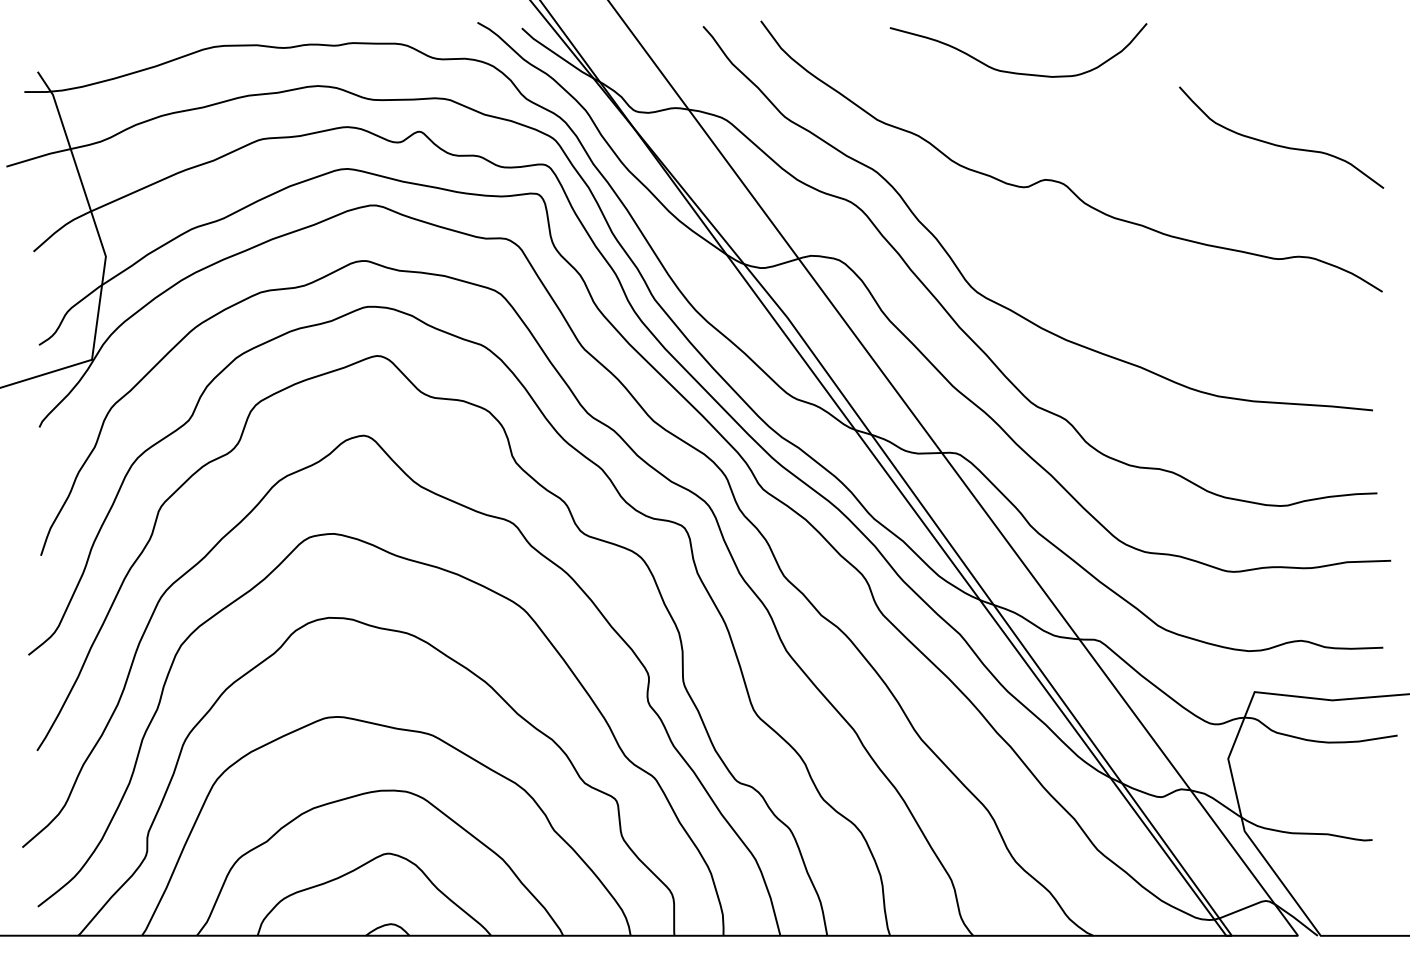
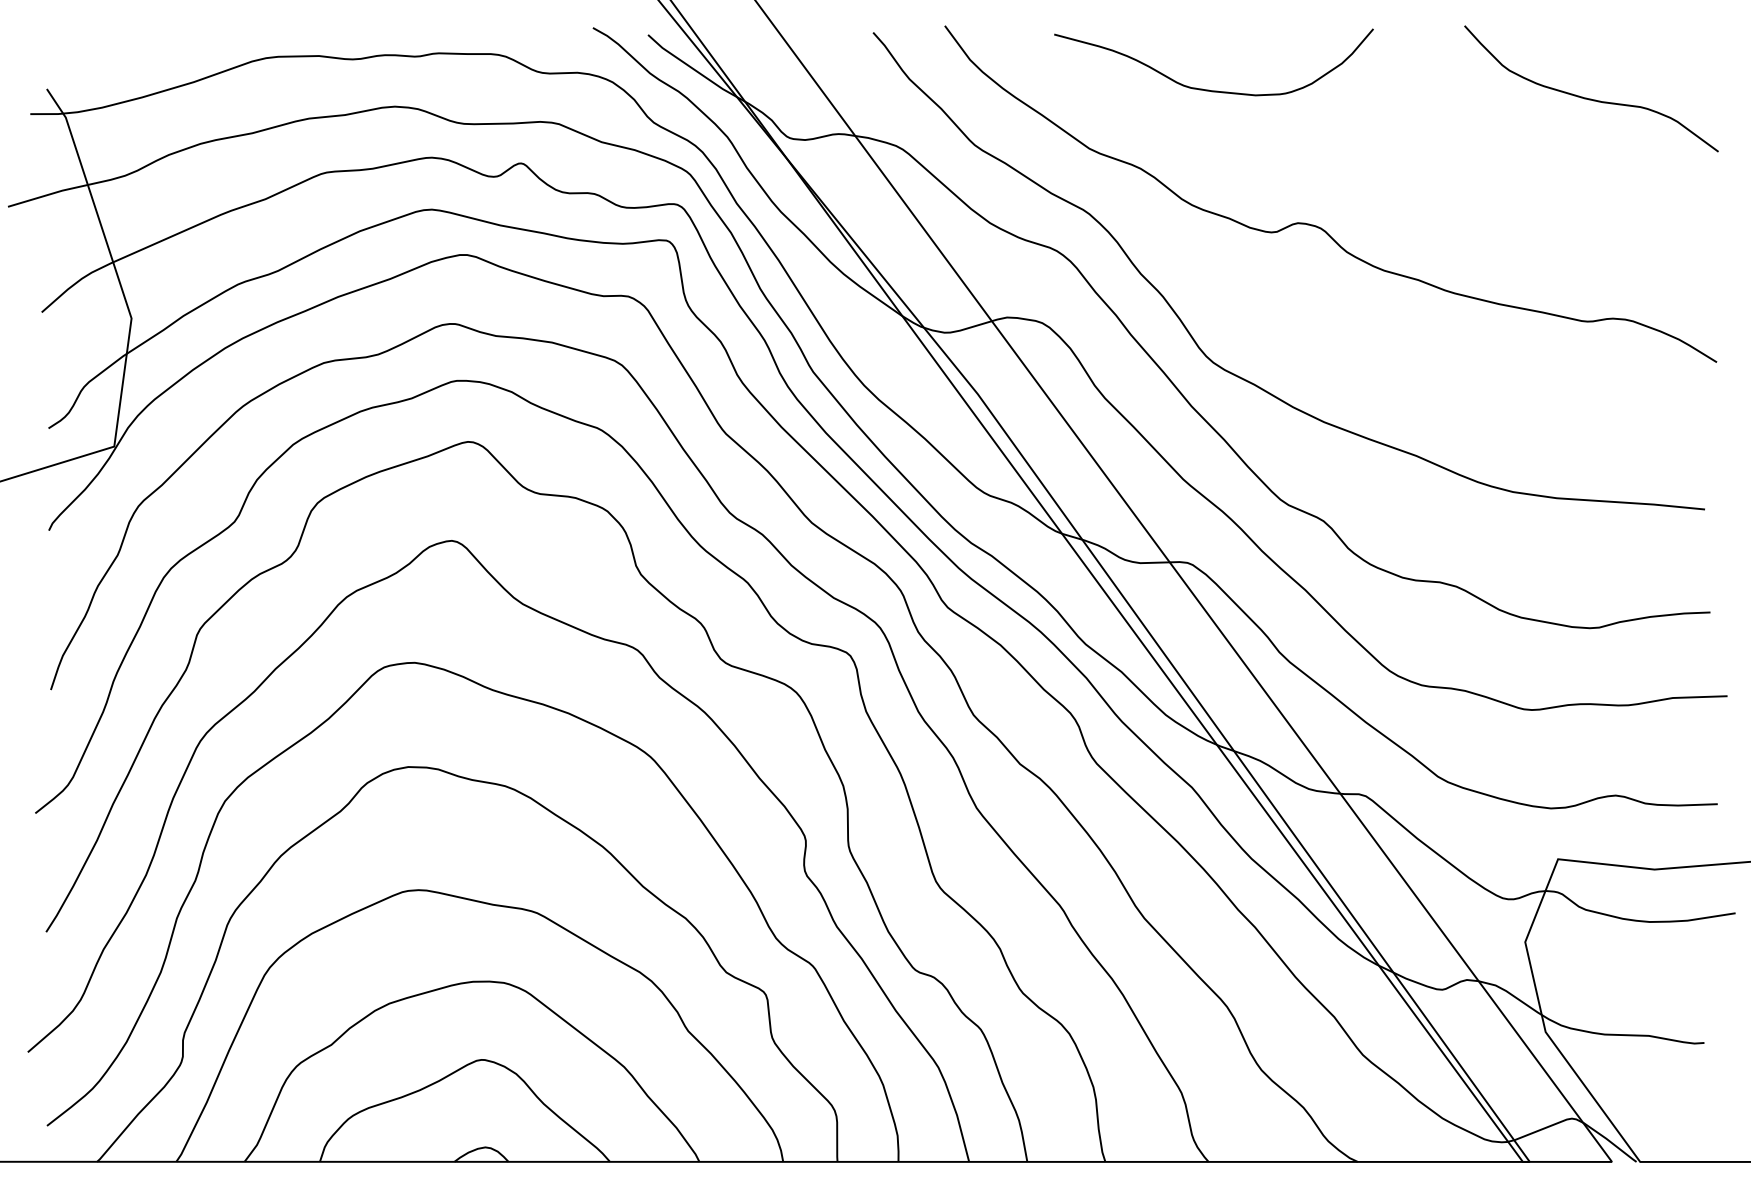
curve: (1018, 72) -> (1213, 89), moved
curve: (1278, 144) -> (1587, 97), moved

